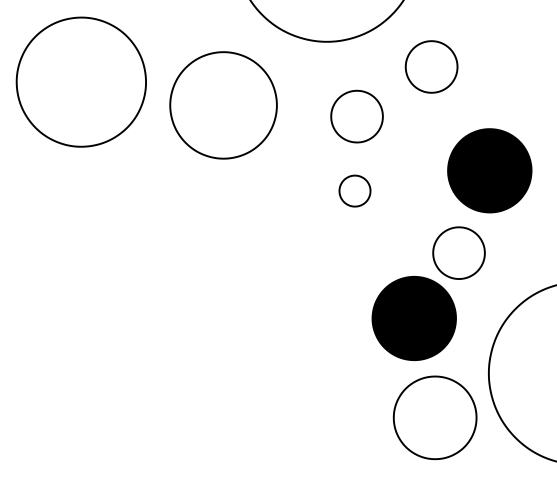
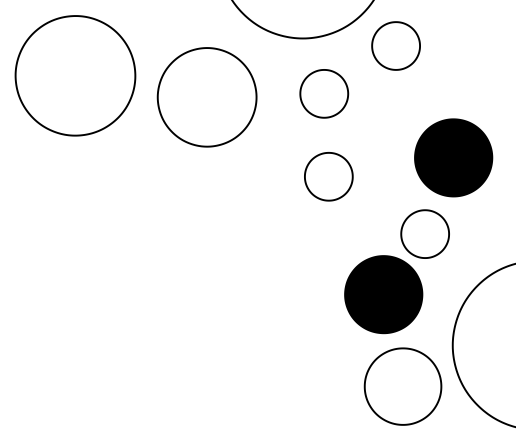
part: (431, 66) -> (395, 45), moved
part: (356, 116) -> (323, 93), moved
part: (354, 190) -> (328, 176), size x1.67

